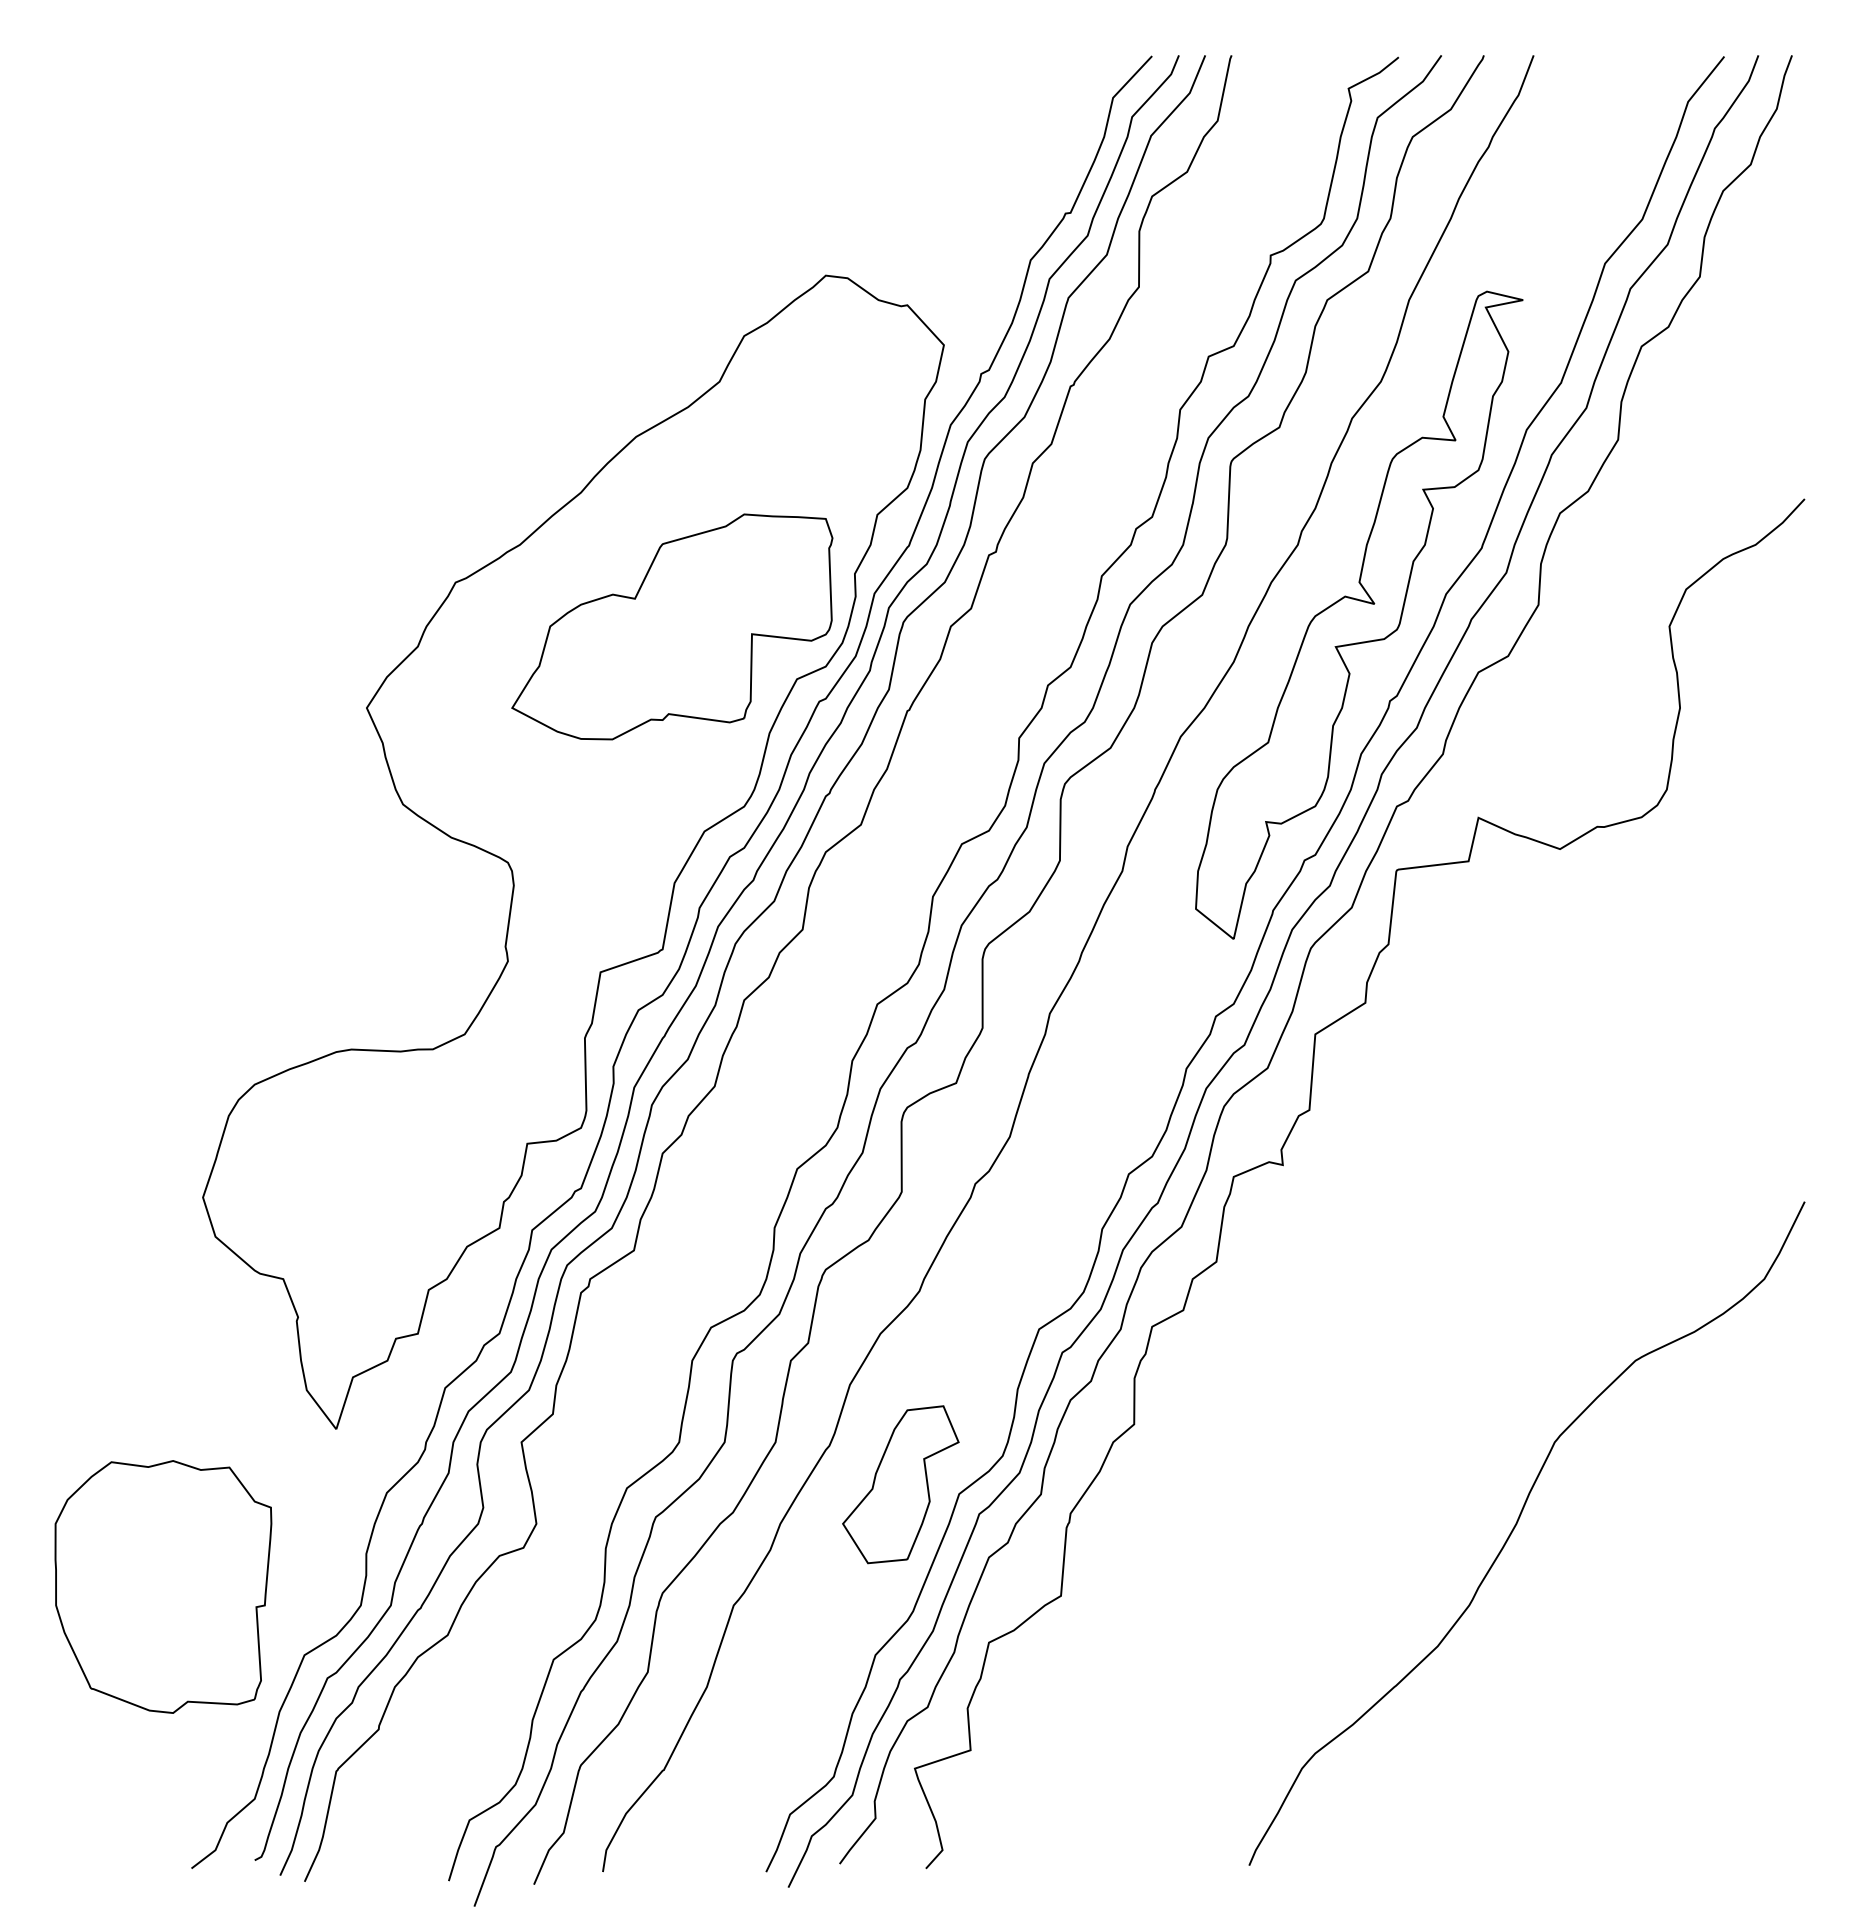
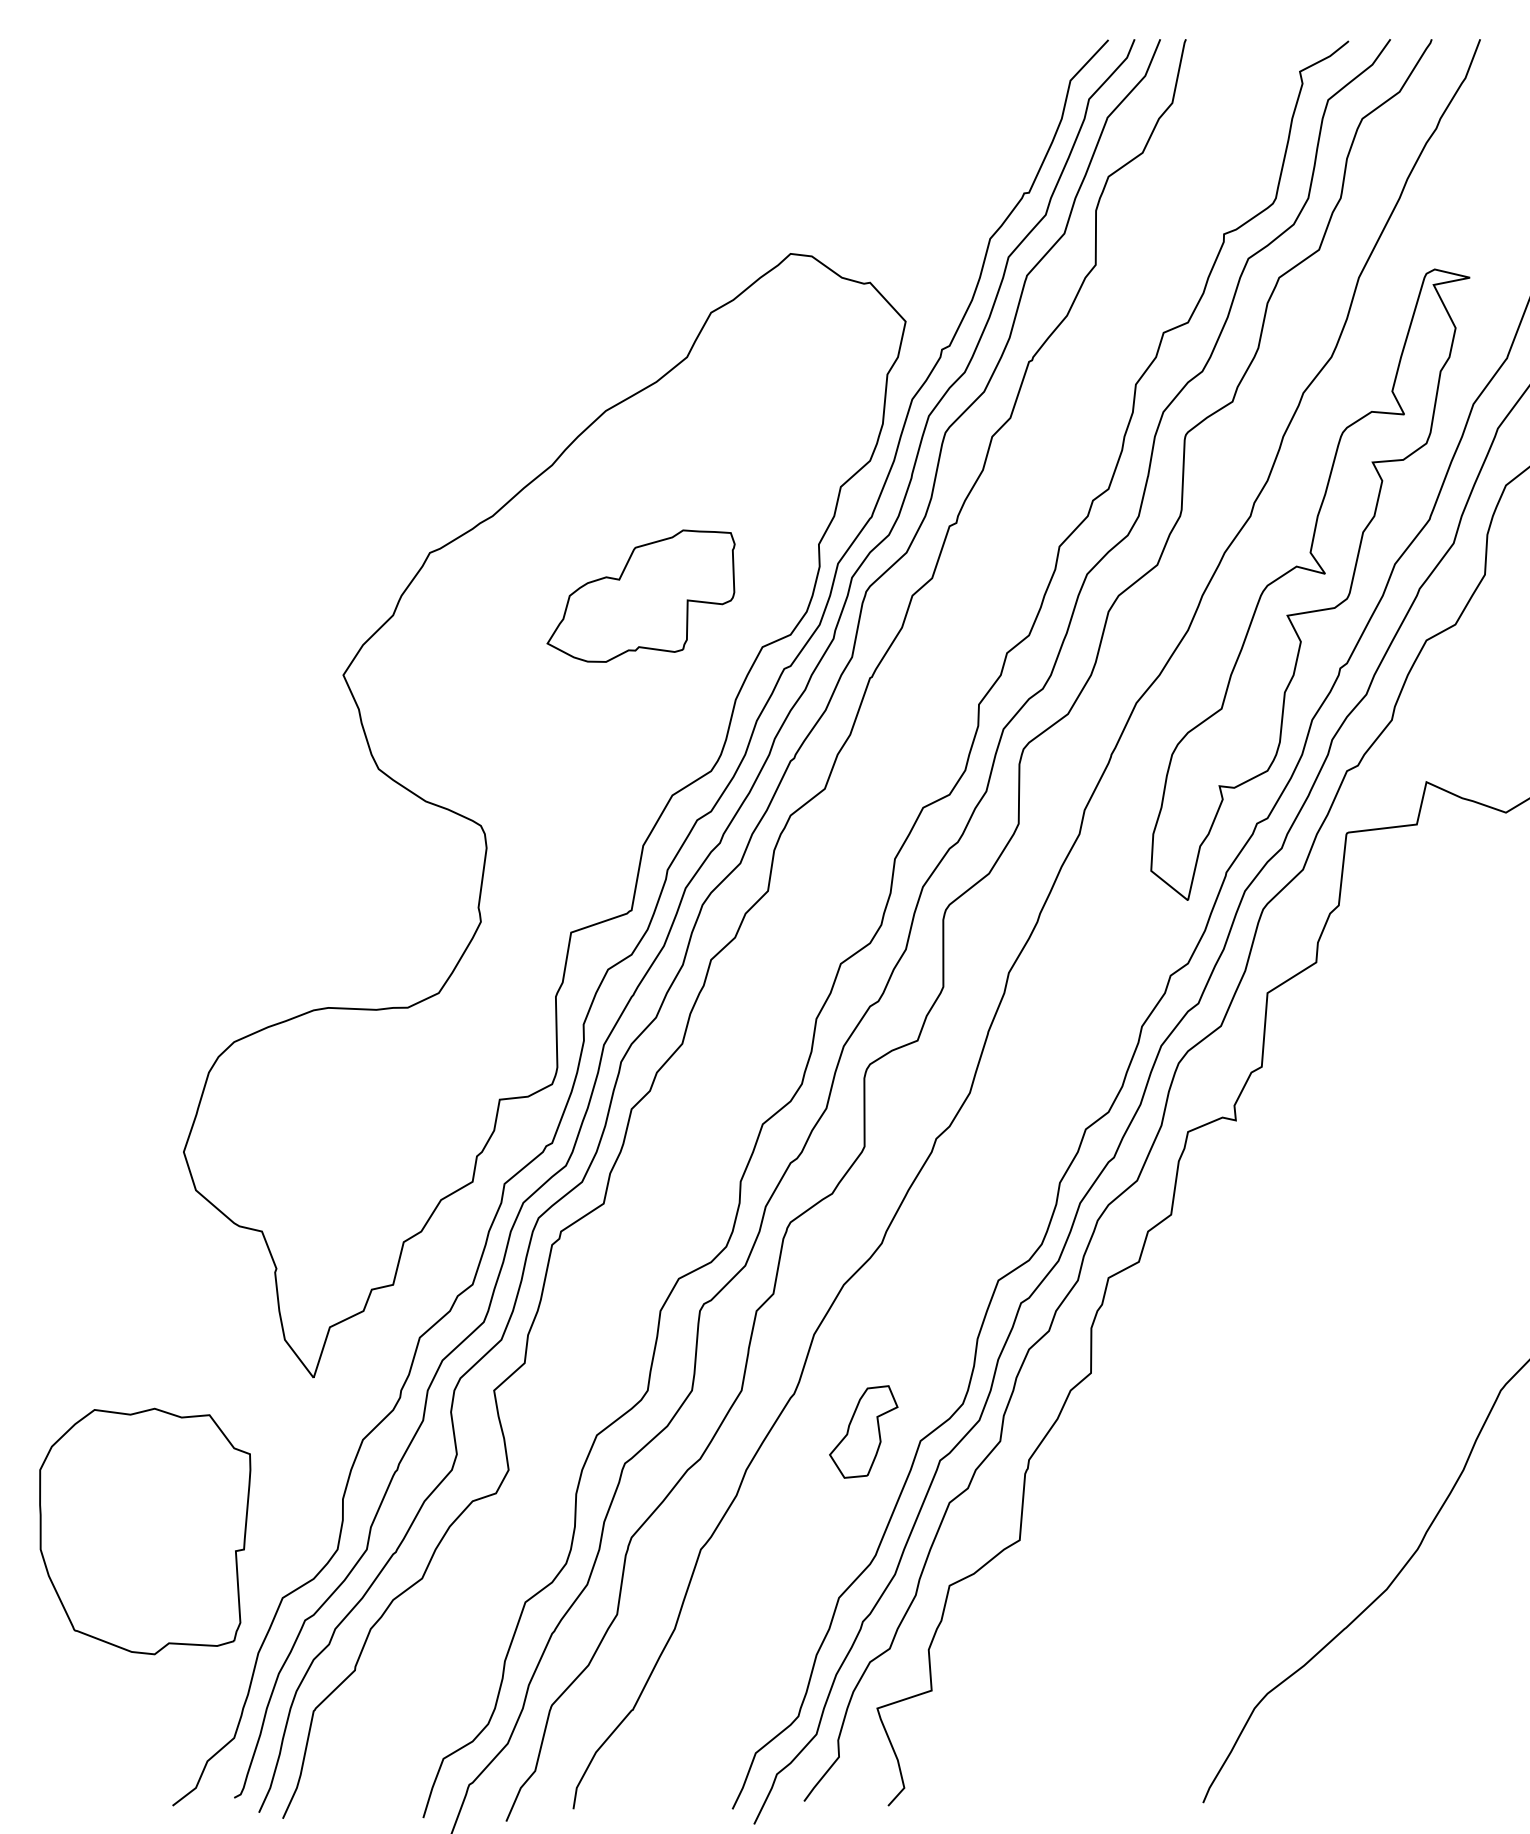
part: (672, 626) -> (641, 595), size x0.6
part: (900, 1484) -> (863, 1431), size x0.6

